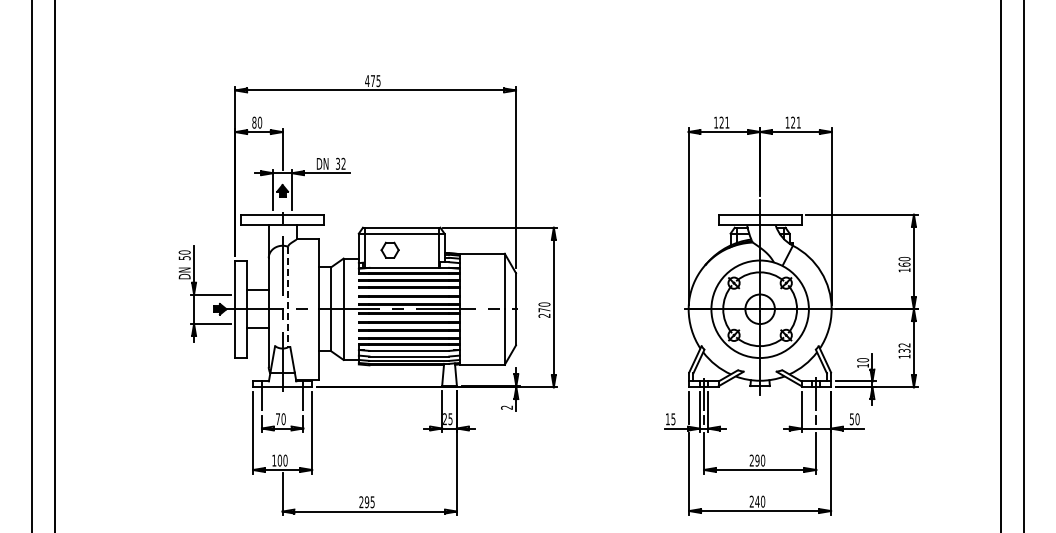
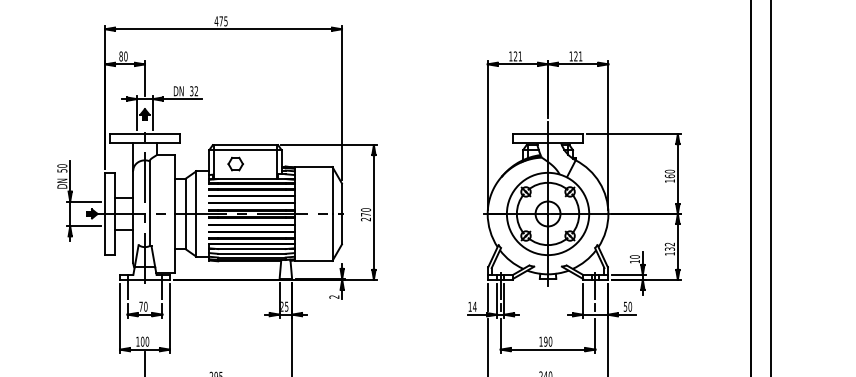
line: (288, 297) -> (149, 204), dashed -> solid
text: (673, 419) -> (474, 307), 15 -> 14
text: (751, 460) -> (540, 341), 290 -> 190

